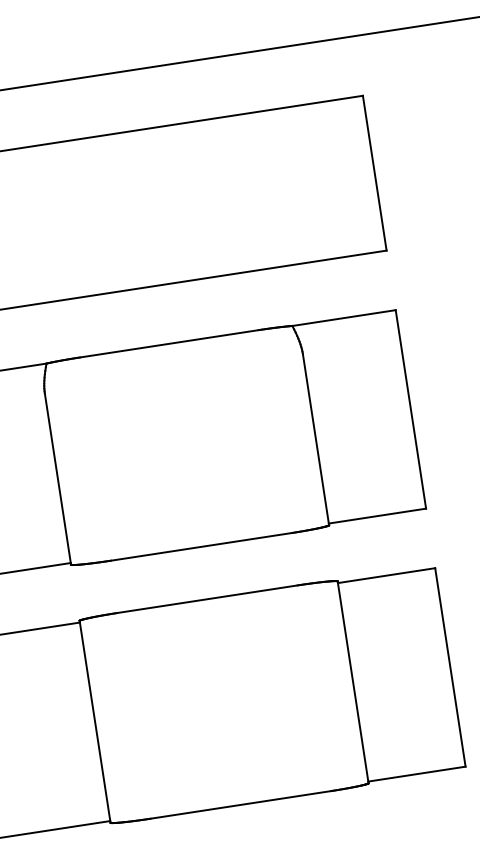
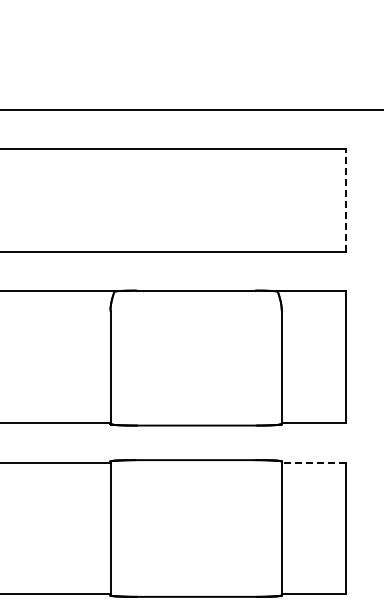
line: (374, 171) -> (346, 199), solid -> dashed
line: (385, 575) -> (313, 462), solid -> dashed

